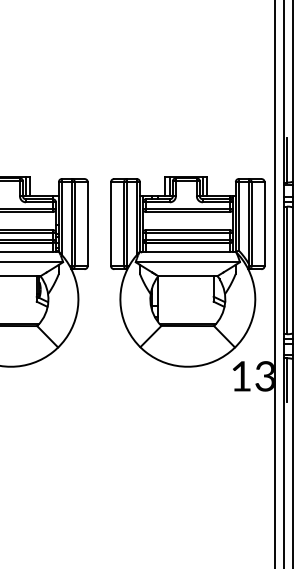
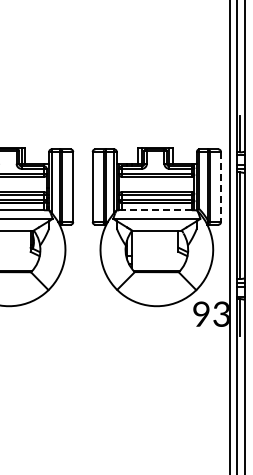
line: (265, 224) -> (221, 187), solid -> dashed
line: (185, 252) -> (154, 210), solid -> dashed
text: (241, 375) -> (201, 313), 13 -> 93

